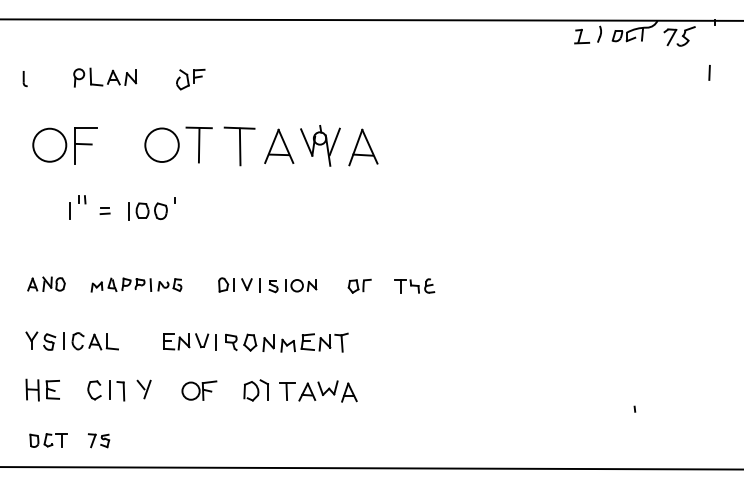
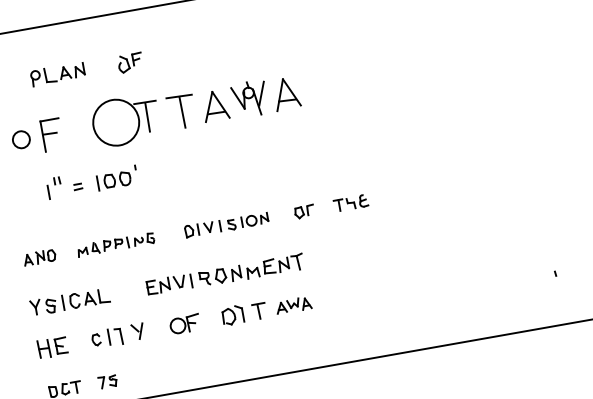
circle: (49, 144) -> (21, 139), size x0.6
circle: (161, 145) -> (115, 123), size x1.6
part: (94, 390) -> (96, 340), size x0.7
part: (327, 391) -> (293, 305), size x0.7

